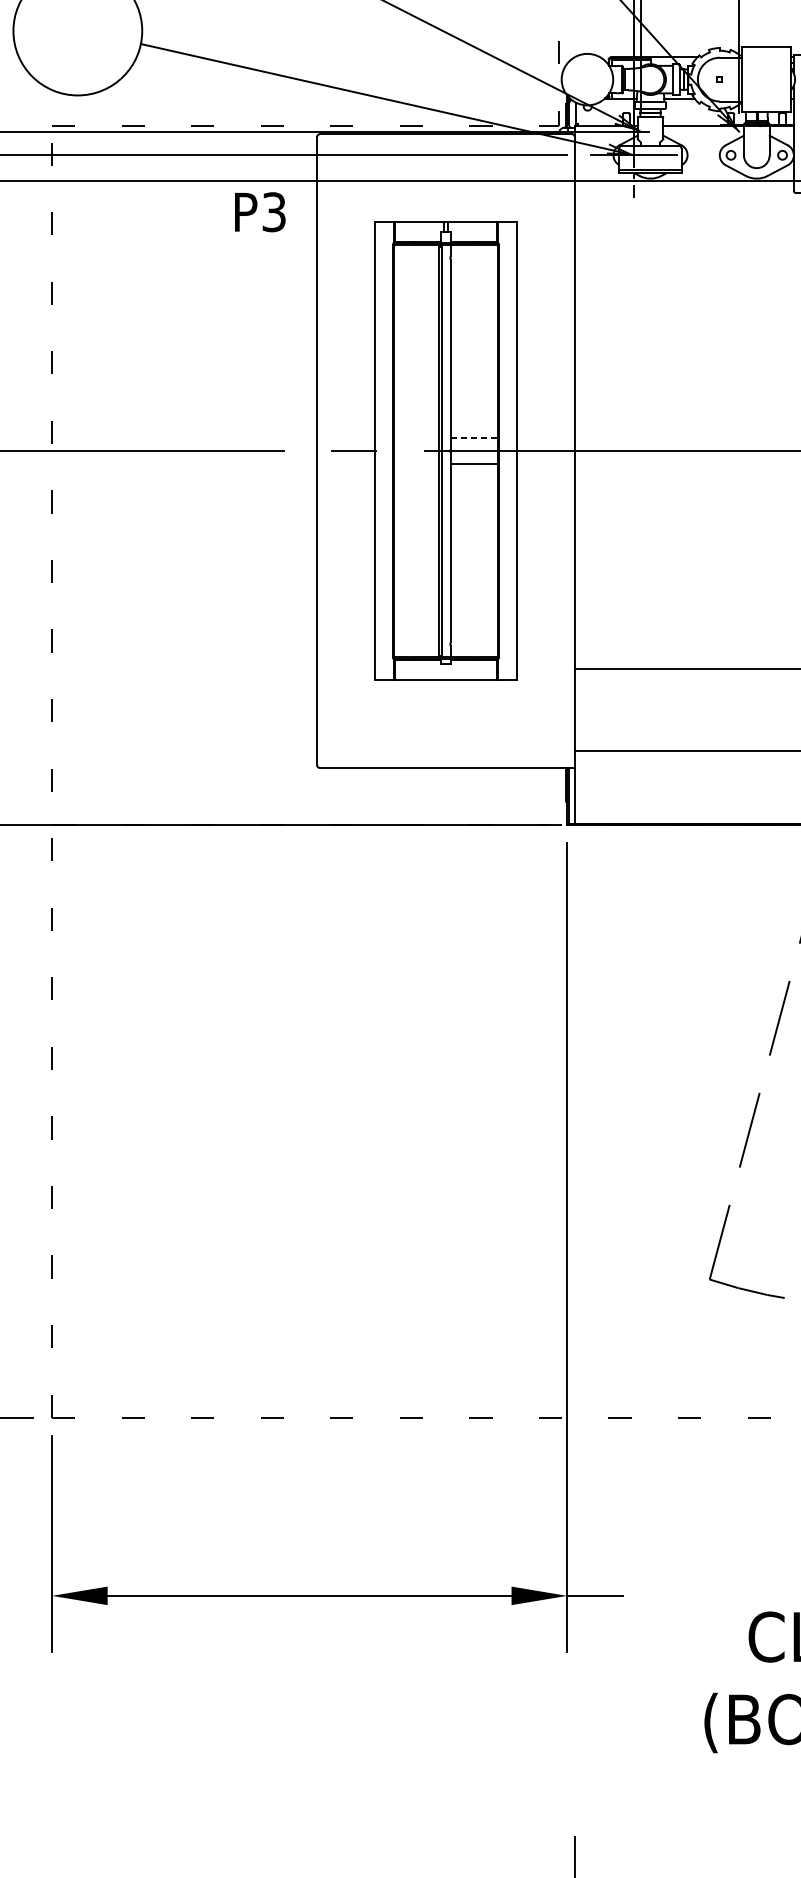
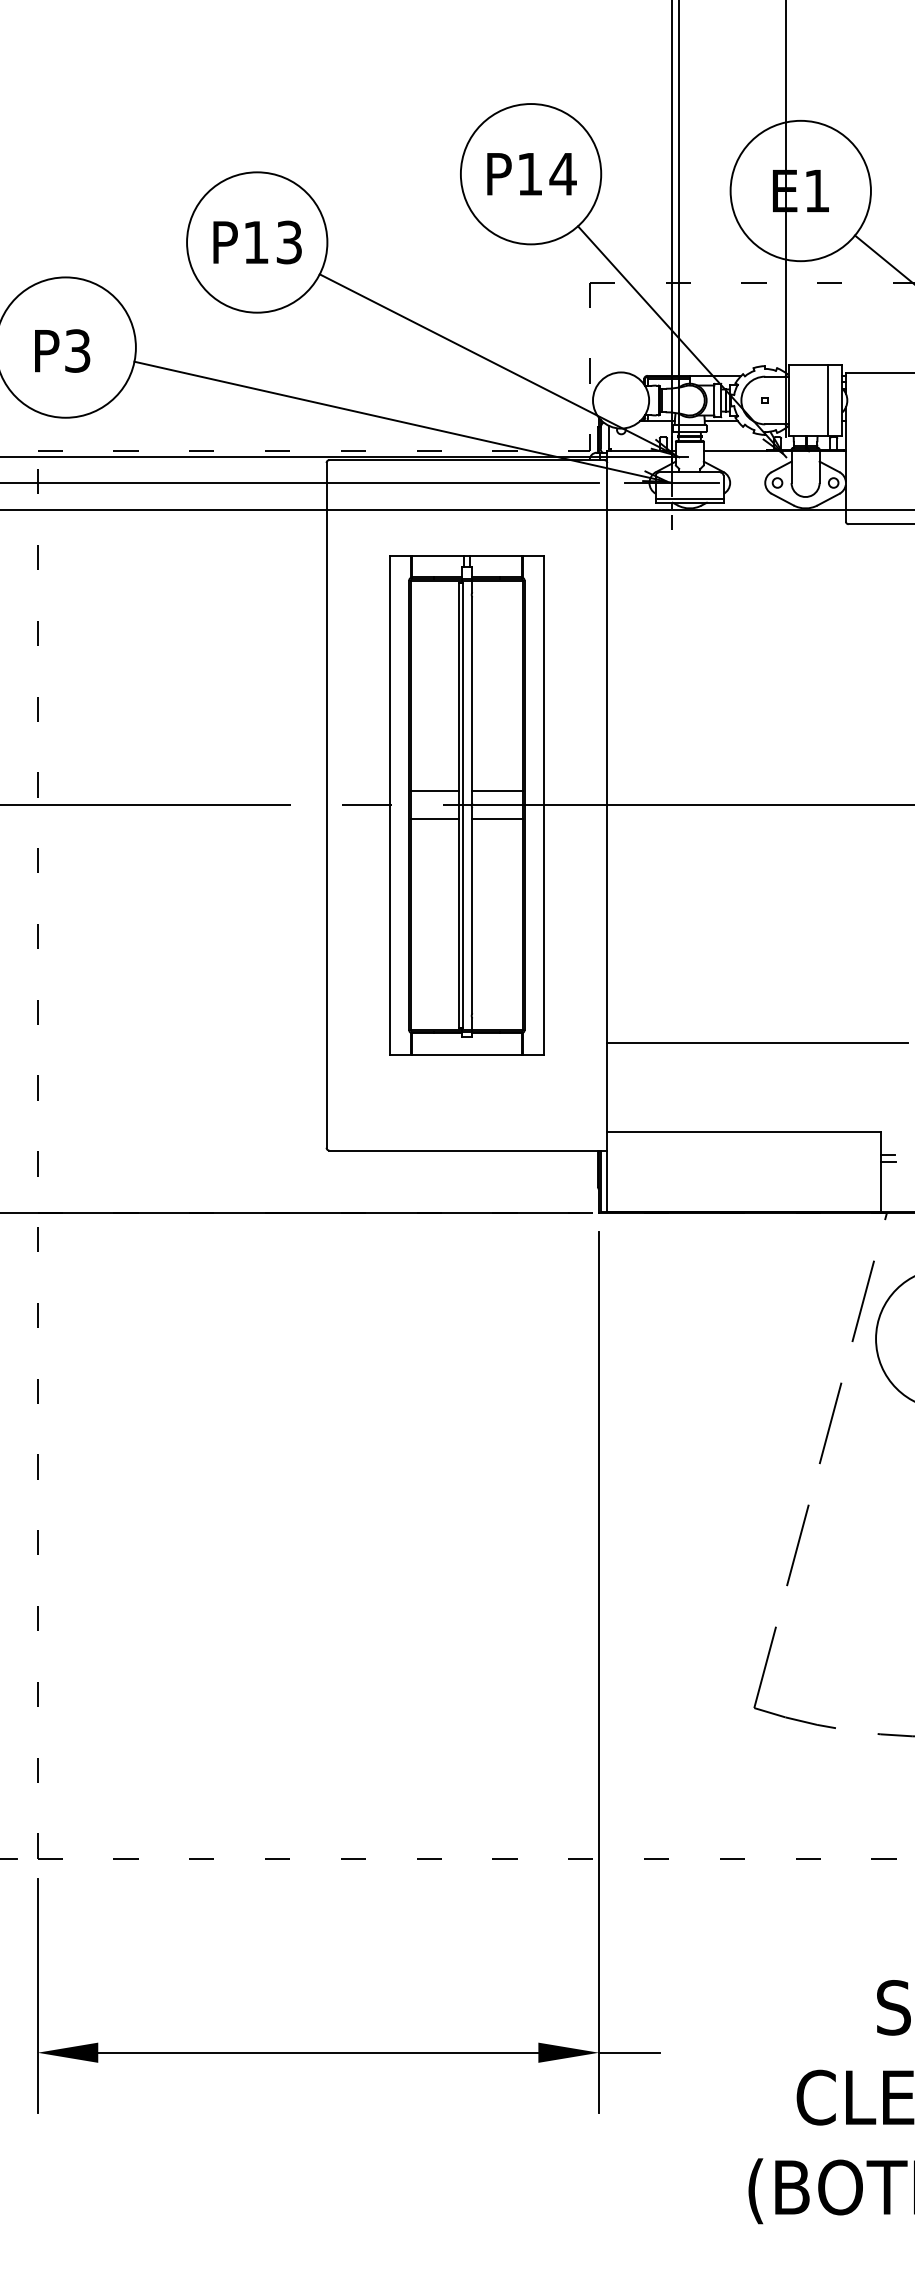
line: (777, 79) -> (828, 400), added
text: (260, 211) -> (62, 350), moved
line: (416, 438) -> (434, 791), added
line: (474, 438) -> (497, 791), dashed -> solid
line: (416, 464) -> (434, 819), added

